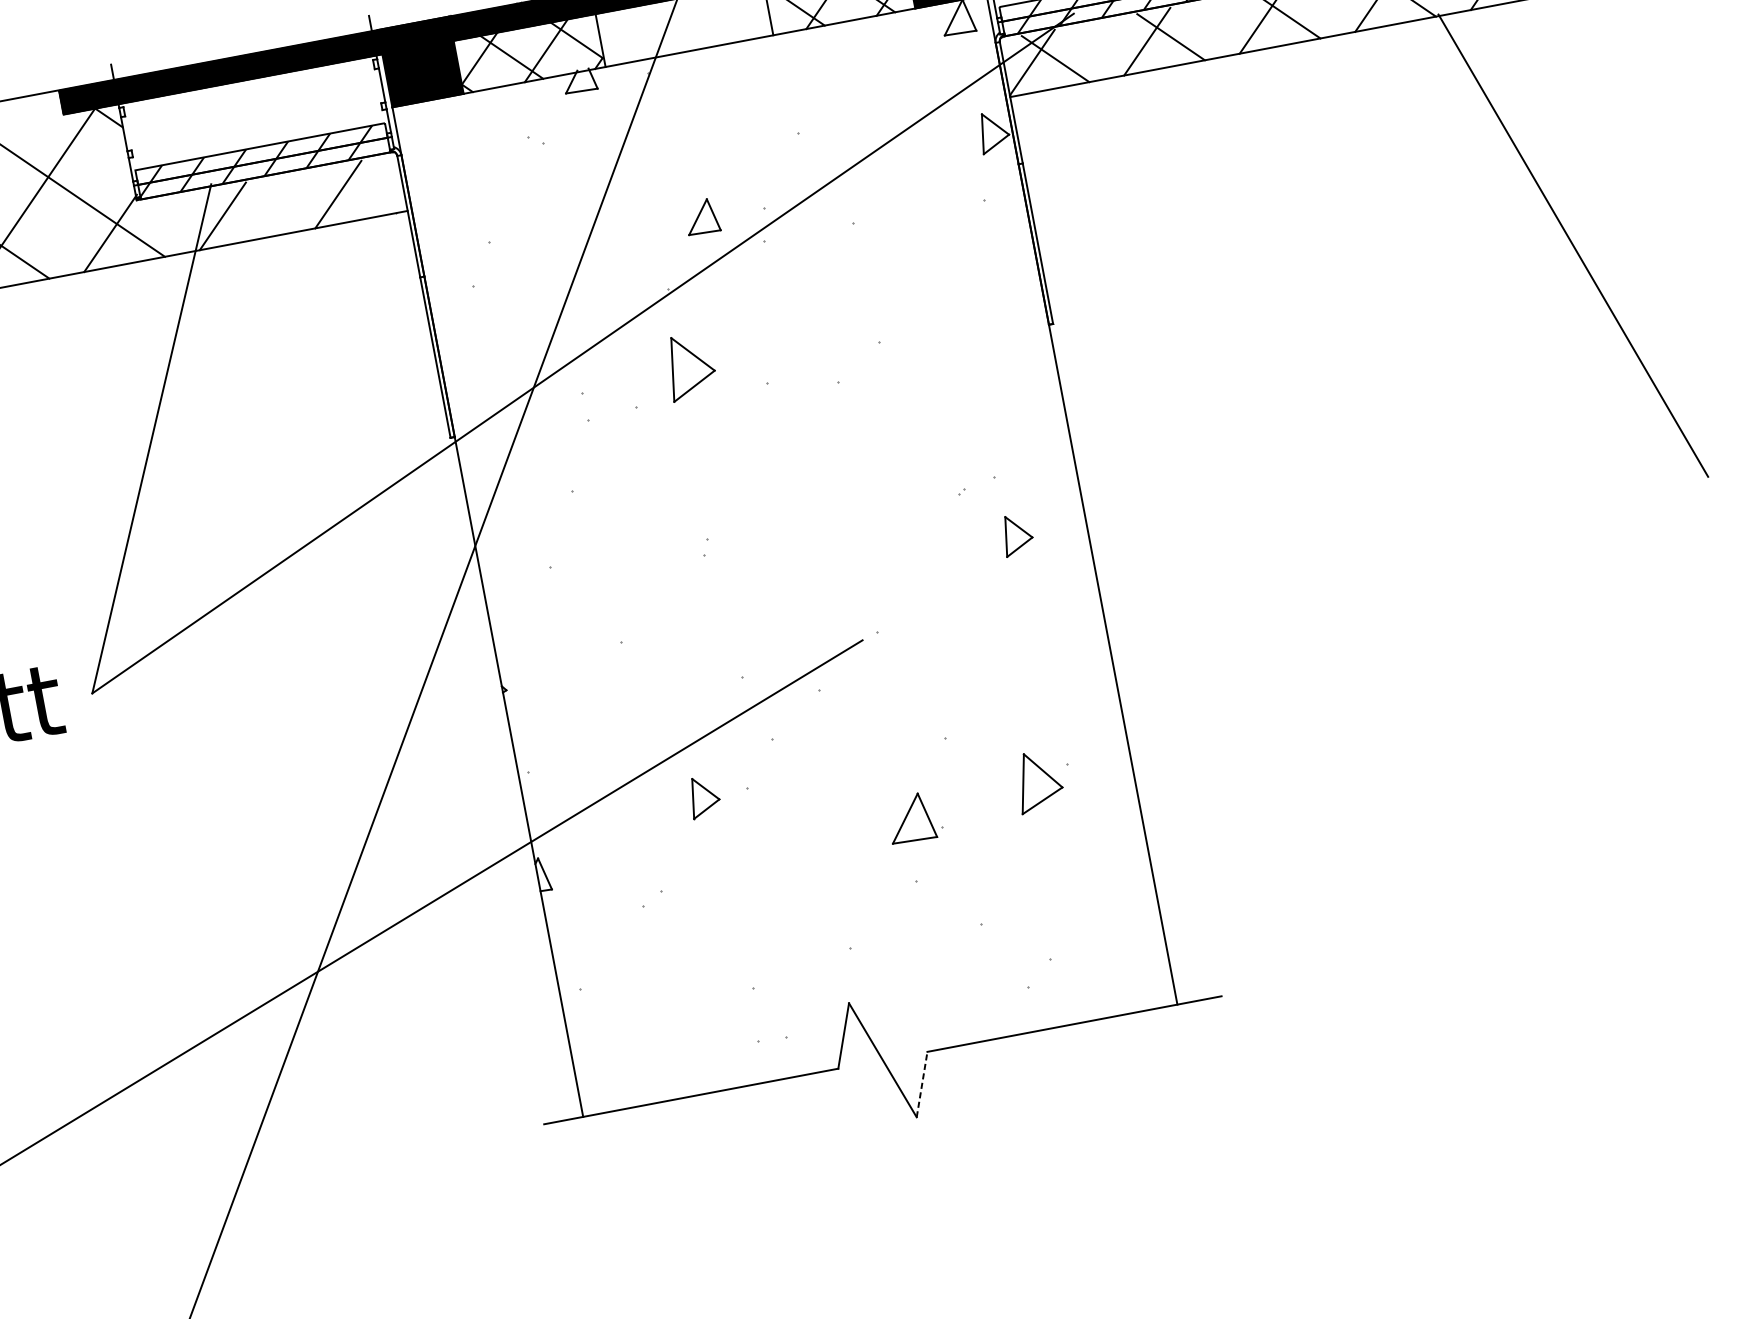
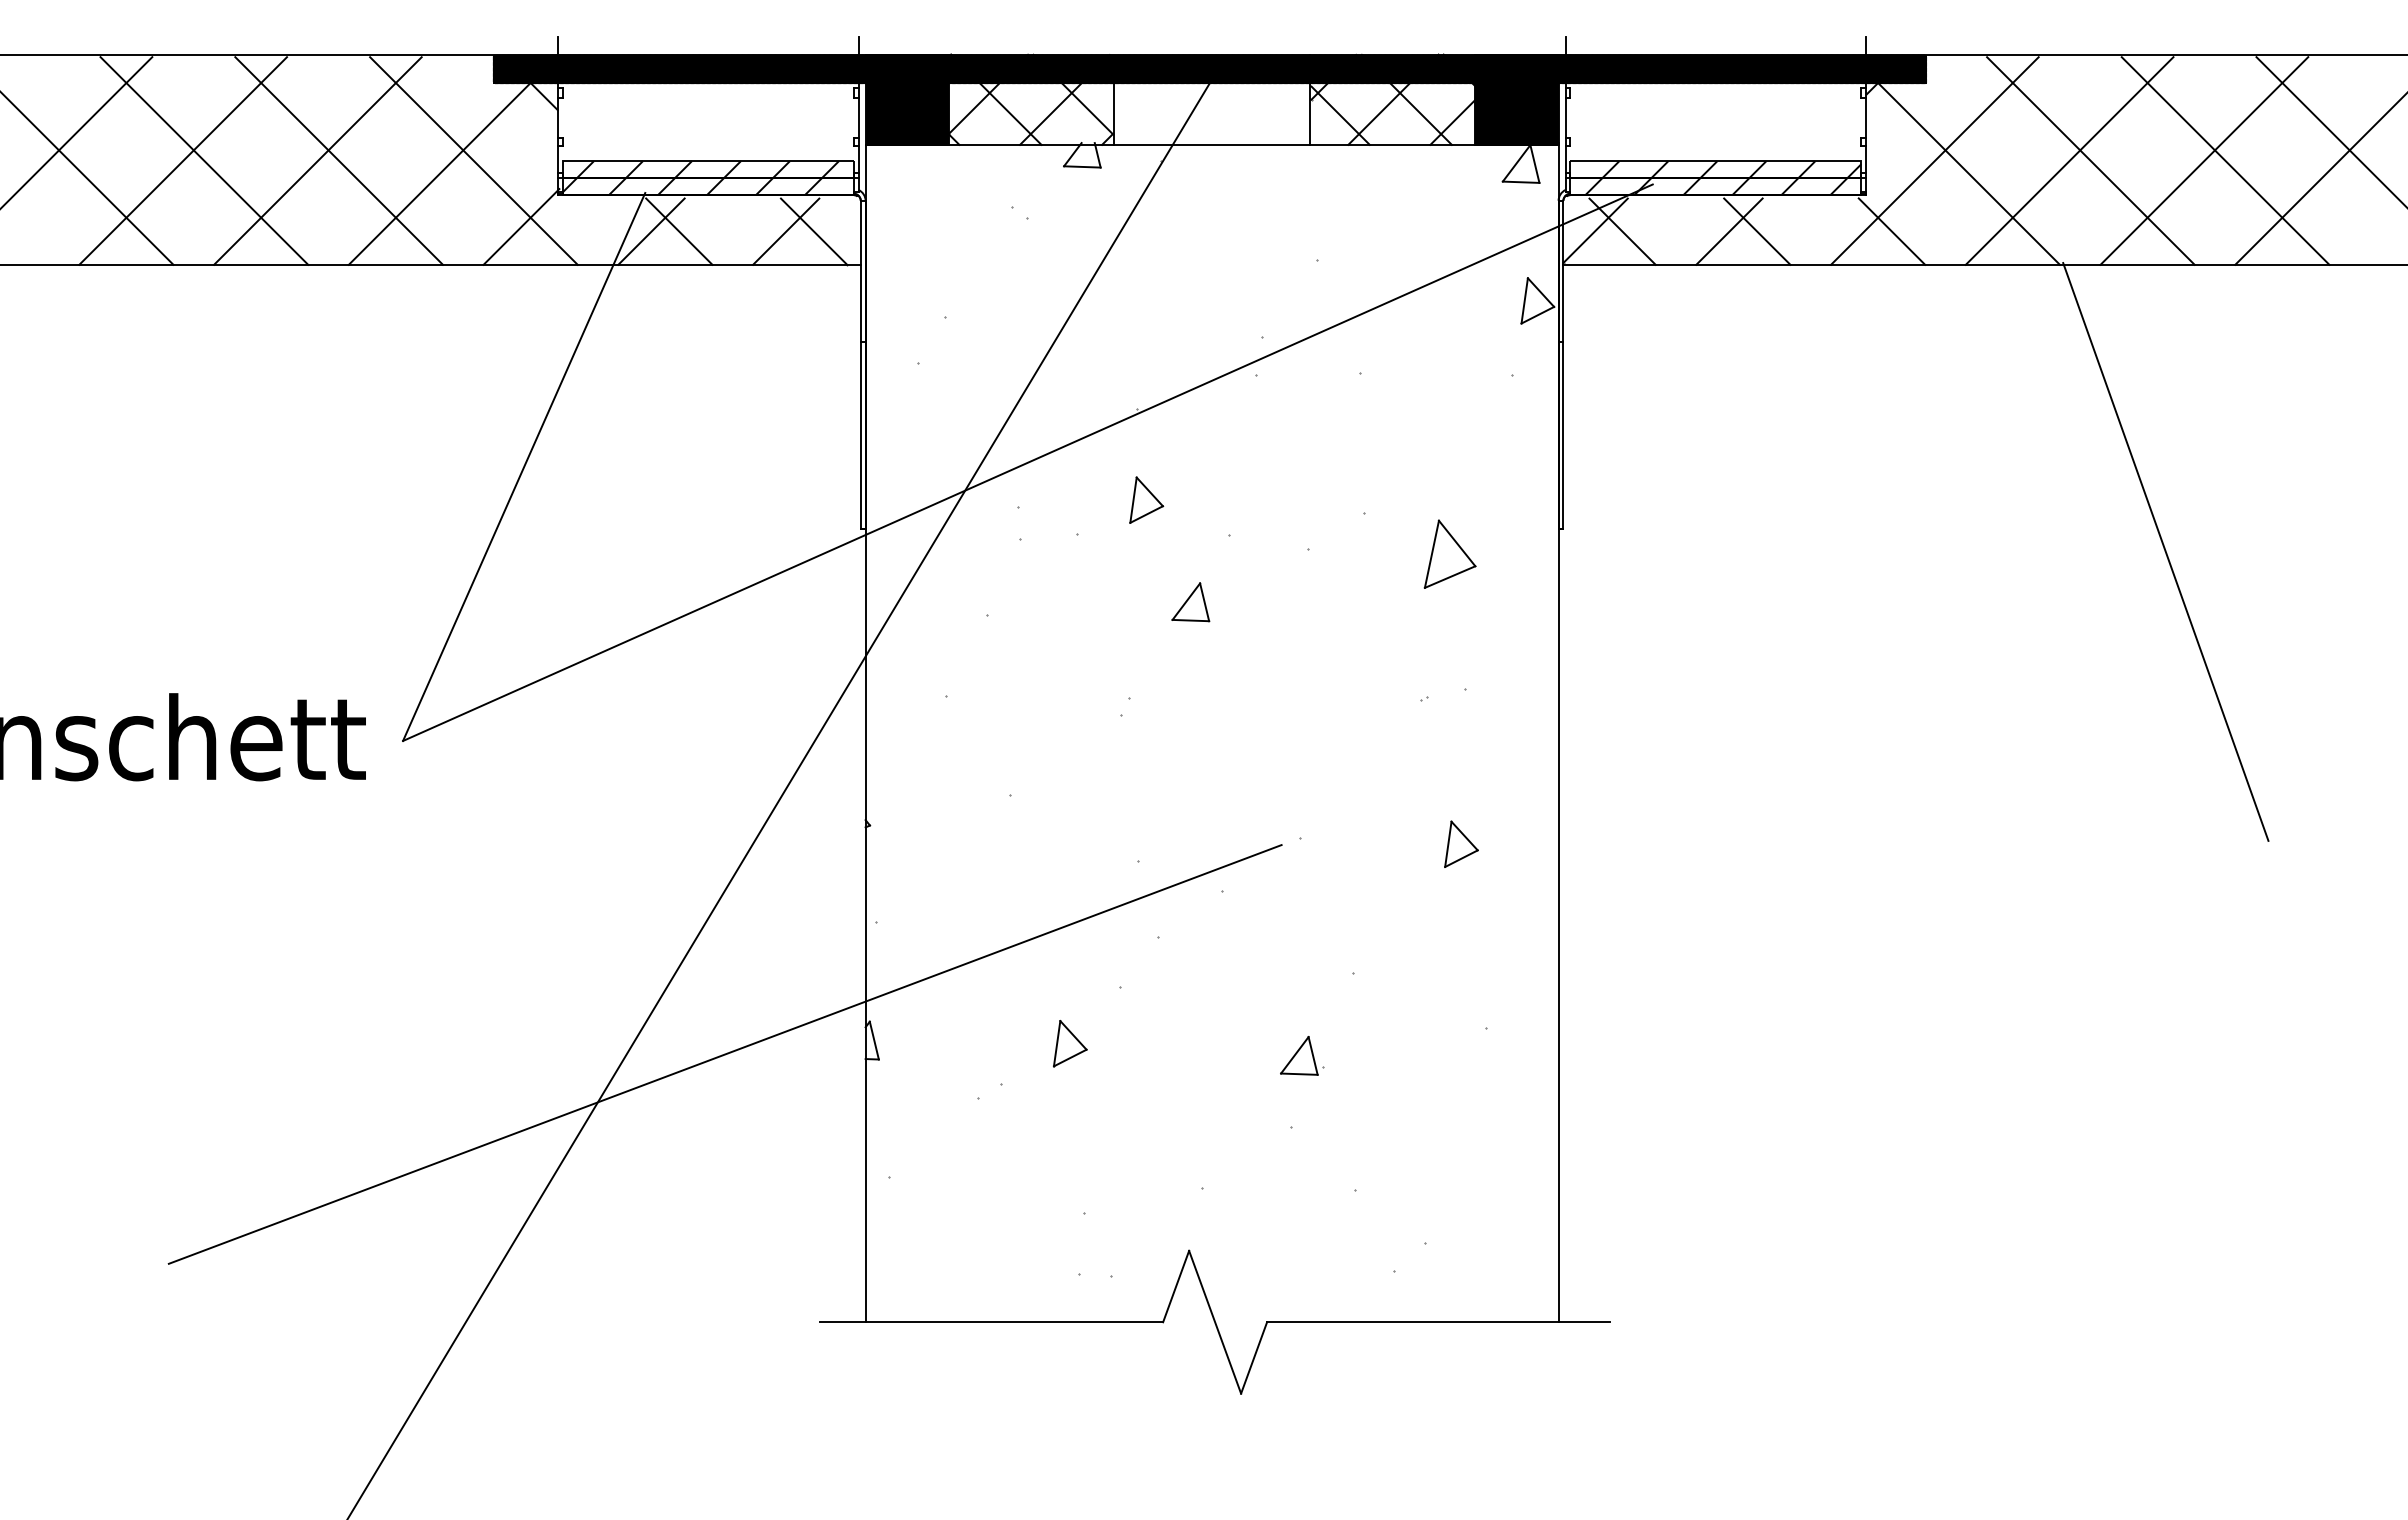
line: (361, 190) -> (813, 231), added
line: (246, 211) -> (679, 231), added
part: (701, 217) -> (1190, 602), moved
part: (690, 365) -> (1146, 499), size x0.62
part: (1017, 534) -> (1461, 843), moved
part: (1038, 780) -> (1449, 553), moved
part: (704, 796) -> (1070, 1043), moved
part: (914, 817) -> (1302, 1055), size x0.71
line: (922, 1084) -> (1254, 1357), dashed -> solid

